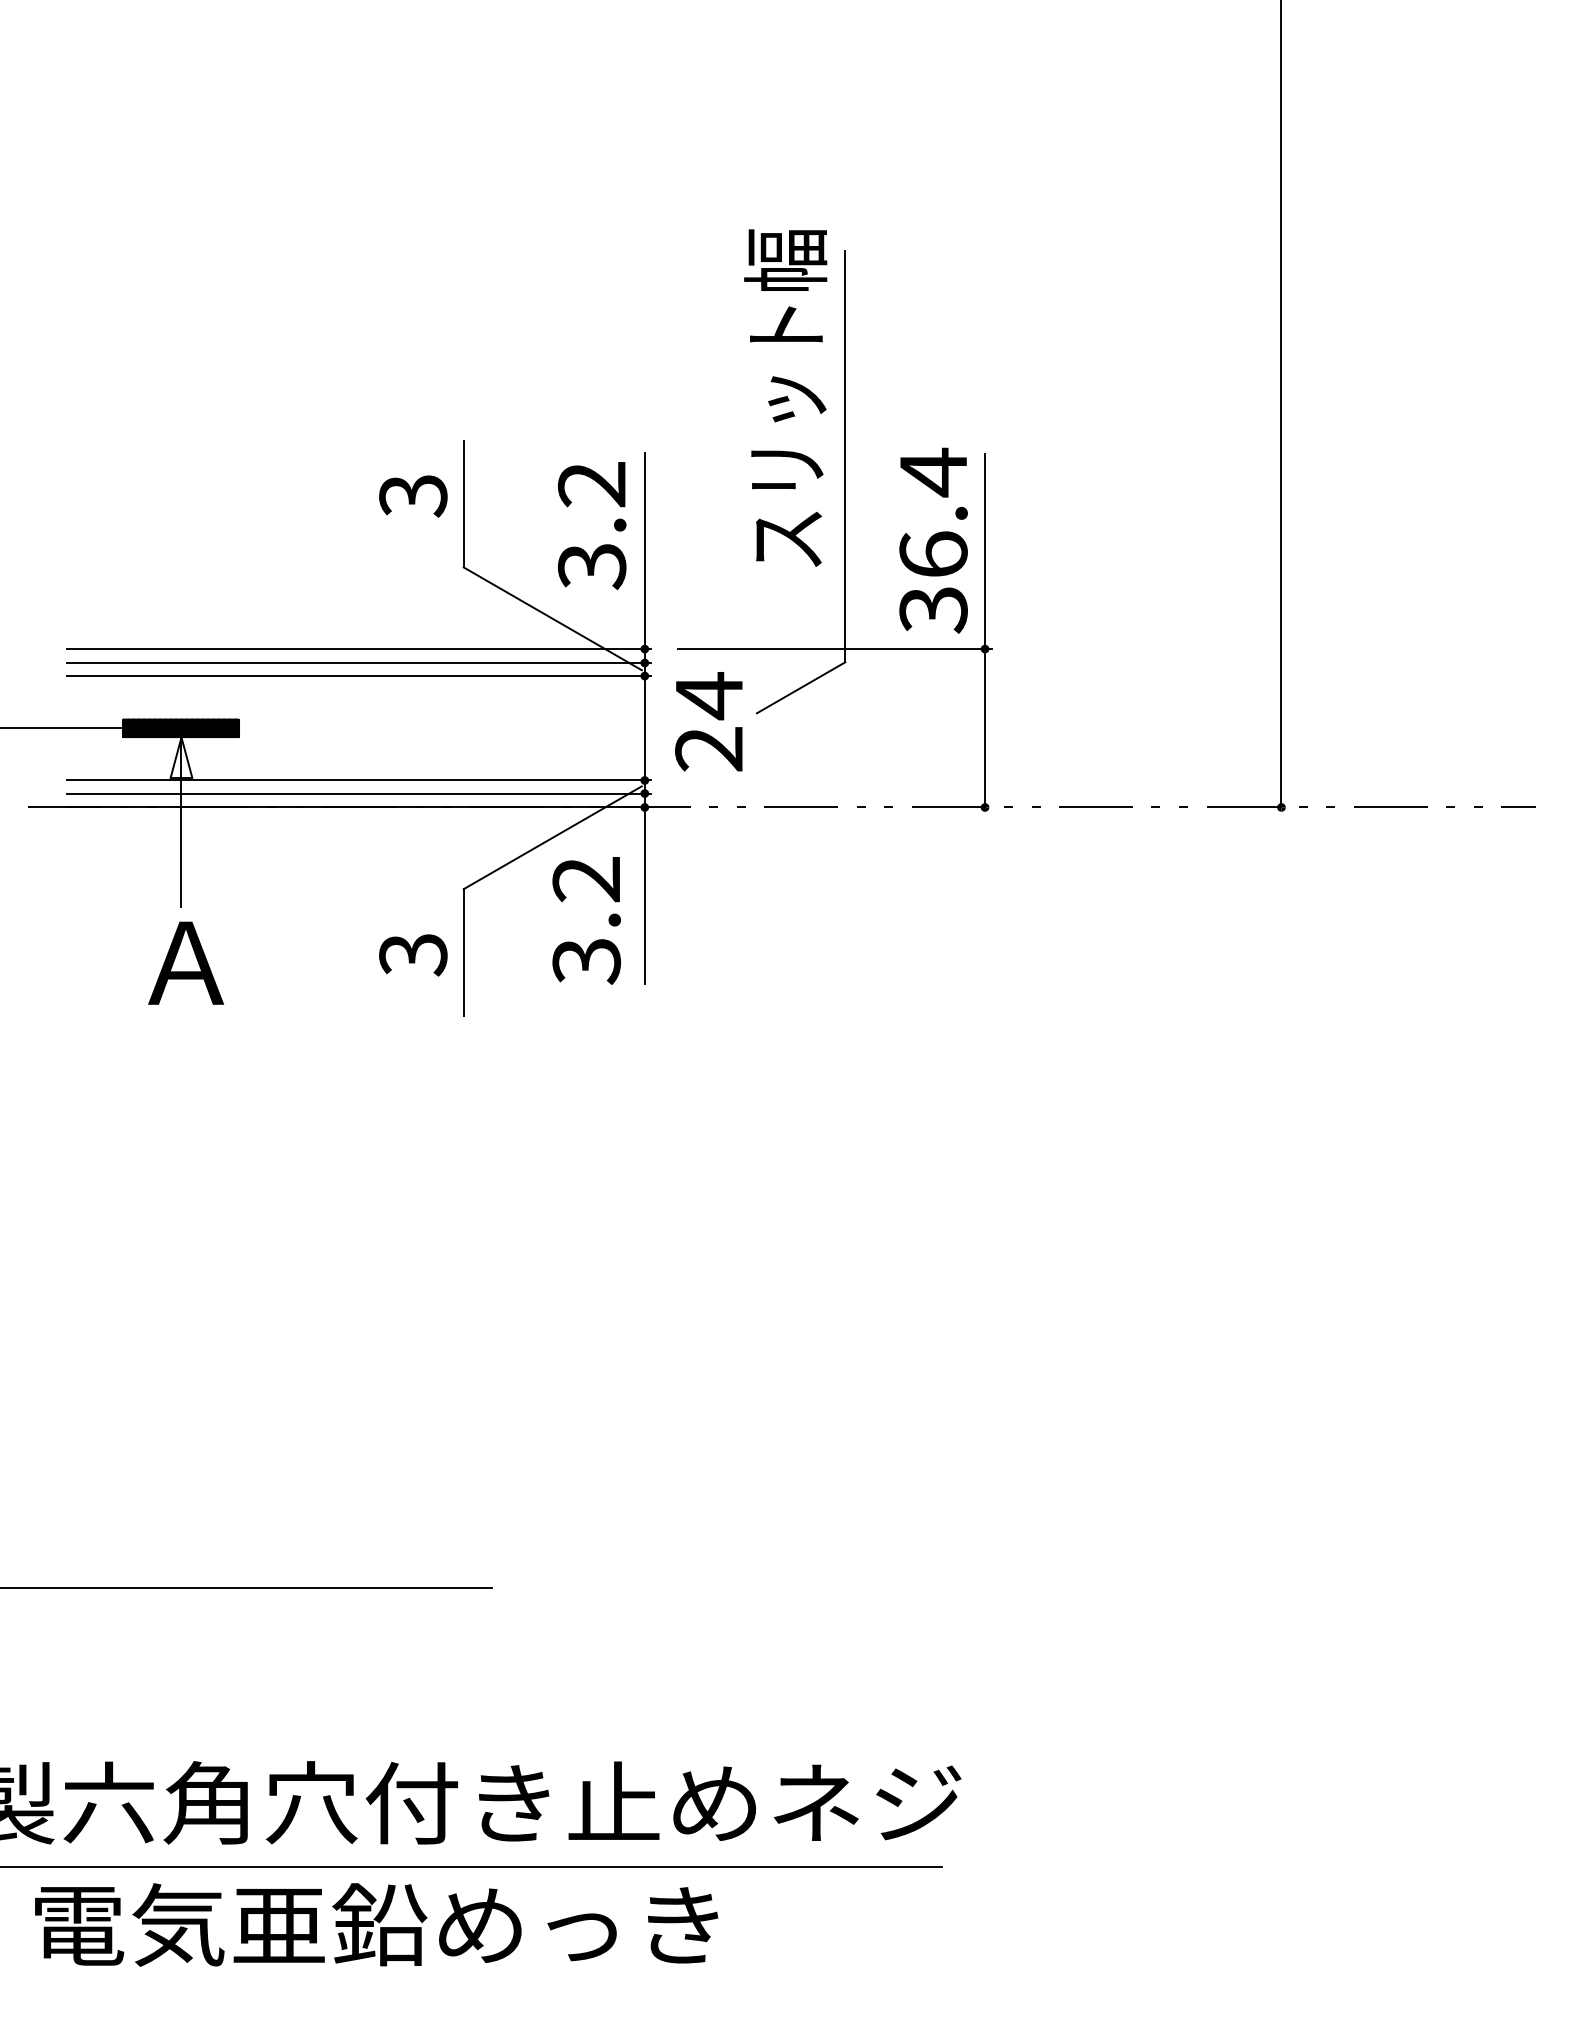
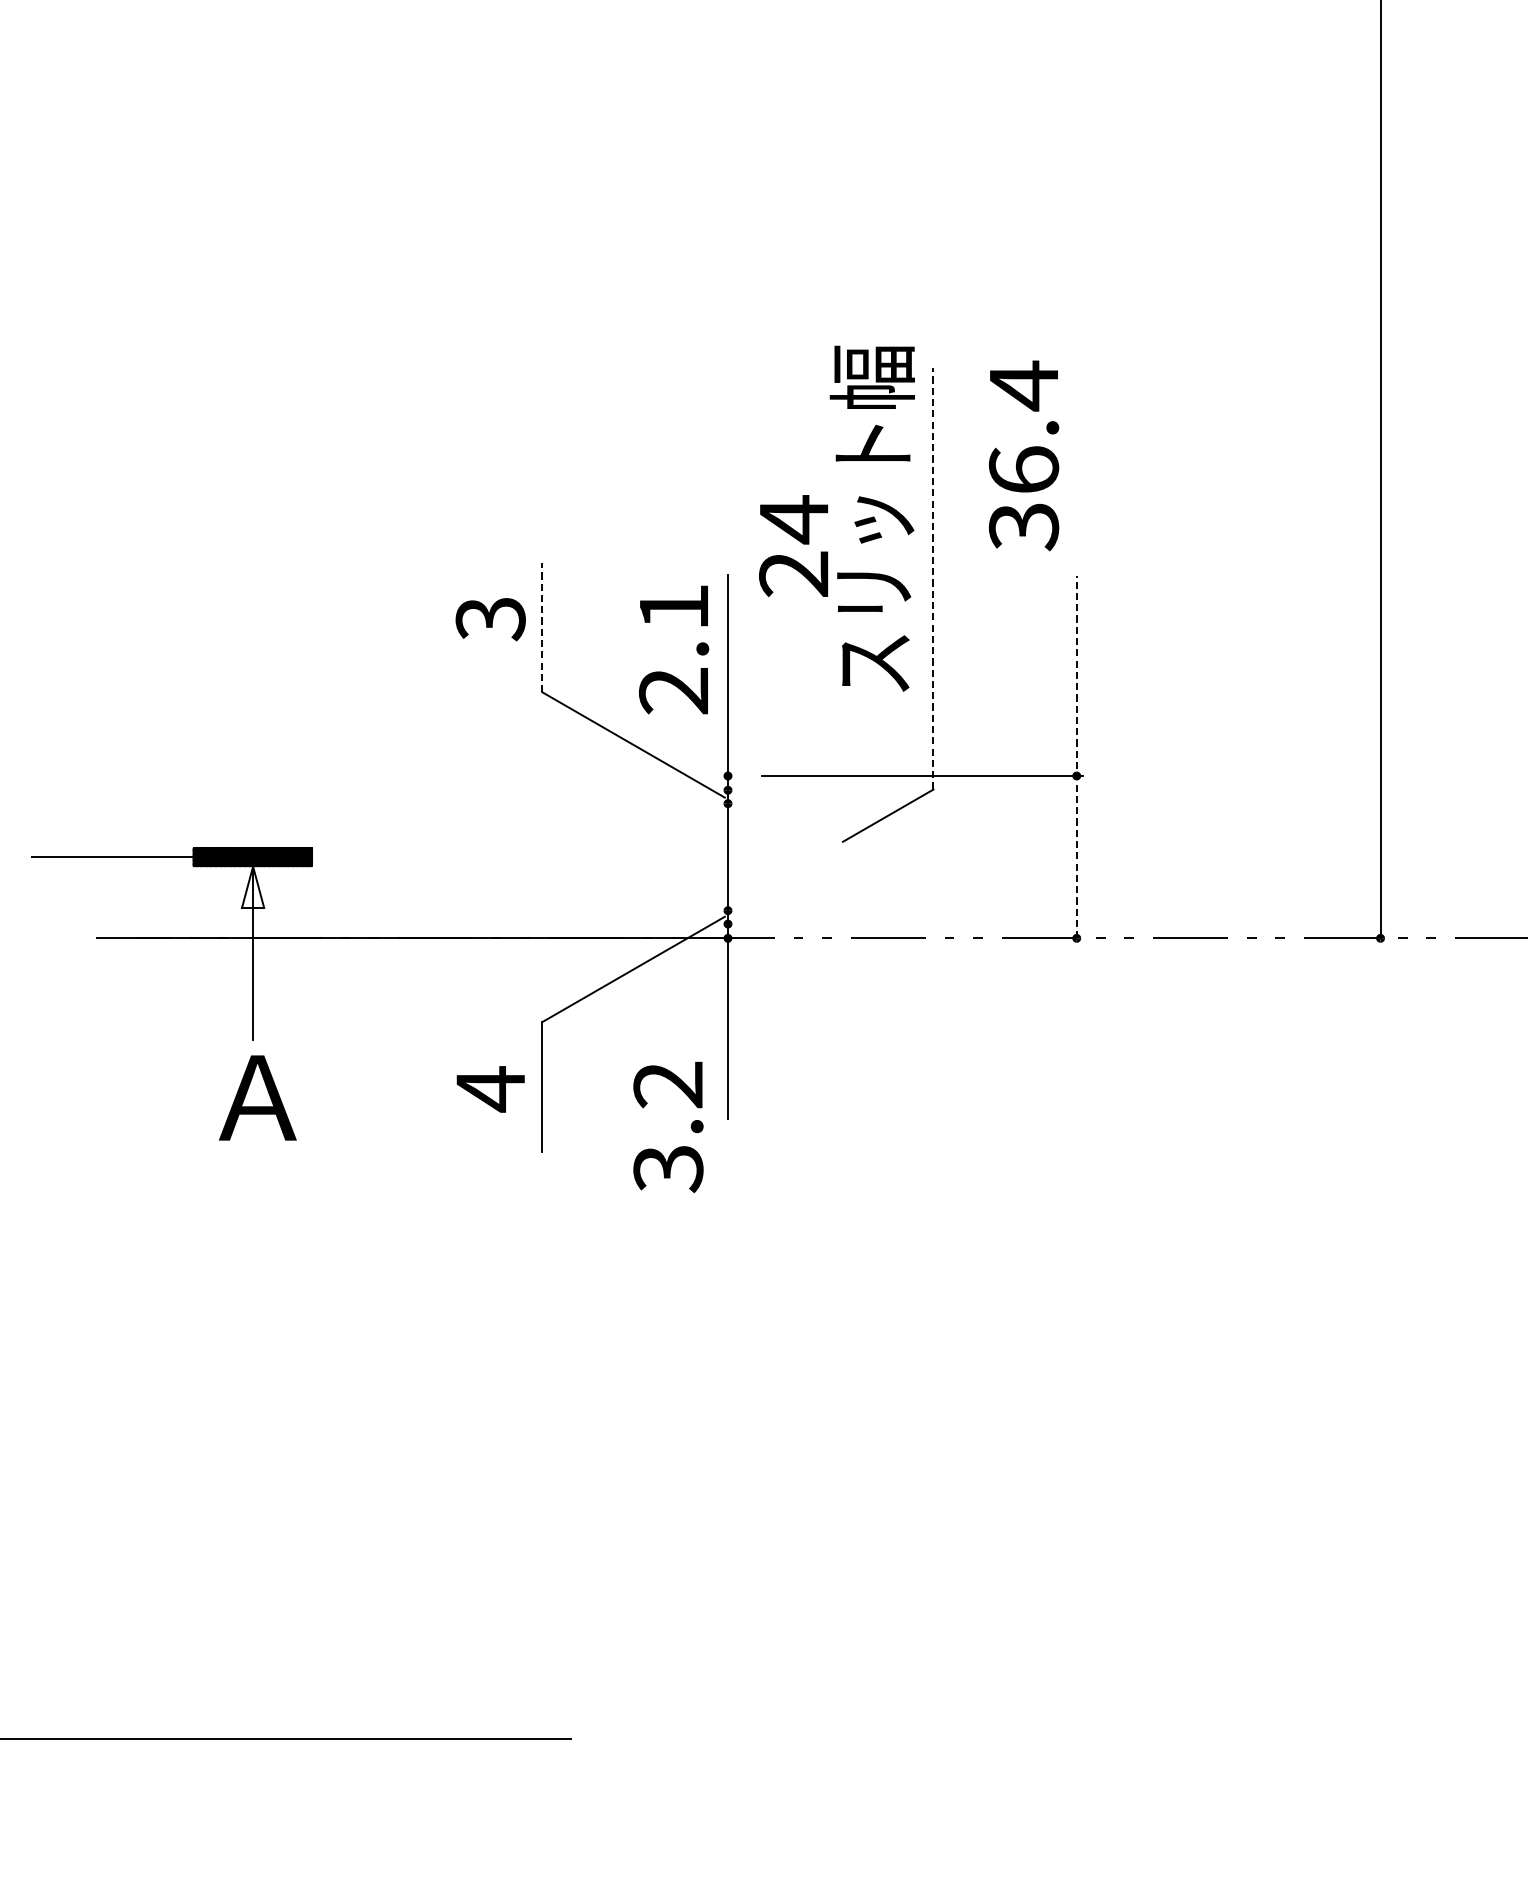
line: (845, 456) -> (933, 578), solid -> dashed
line: (463, 503) -> (542, 626), solid -> dashed
text: (591, 525) -> (673, 649), 3.2 -> 2.1
text: (933, 540) -> (1023, 455), moved
line: (985, 630) -> (1077, 756), solid -> dashed
line: (358, 649) -> (434, 776), removed
line: (358, 663) -> (434, 790), removed
line: (358, 676) -> (434, 804), removed
text: (708, 721) -> (793, 545), moved
line: (358, 780) -> (434, 910), removed
line: (358, 793) -> (434, 924), removed
text: (586, 920) -> (668, 1126), moved
text: (413, 954) -> (490, 1089), 3 -> 4

